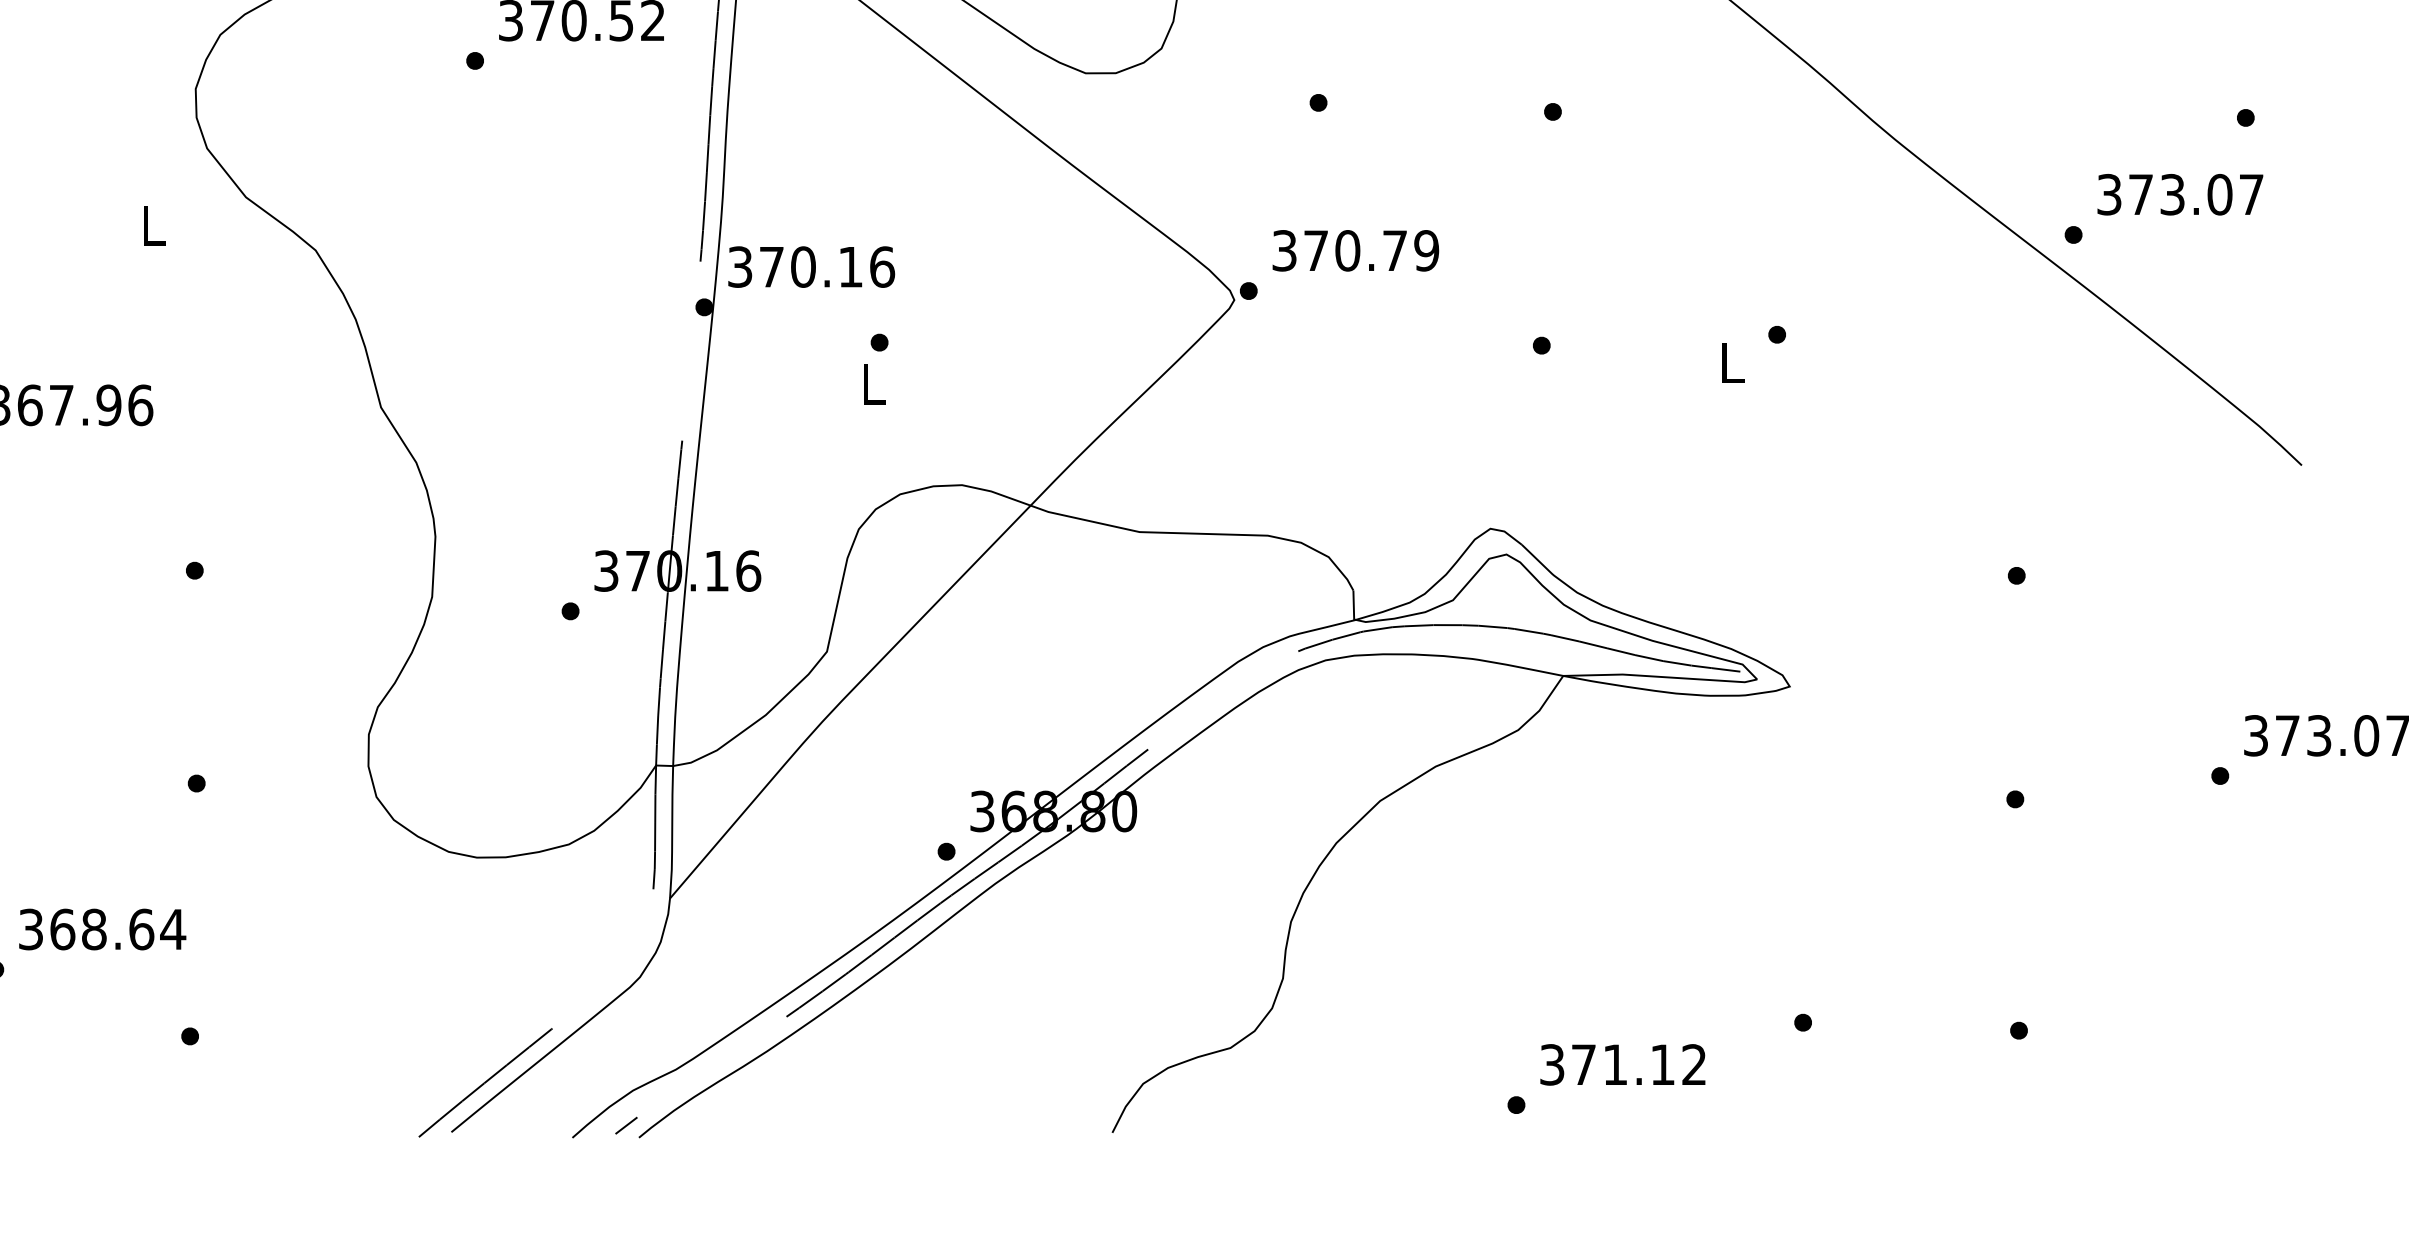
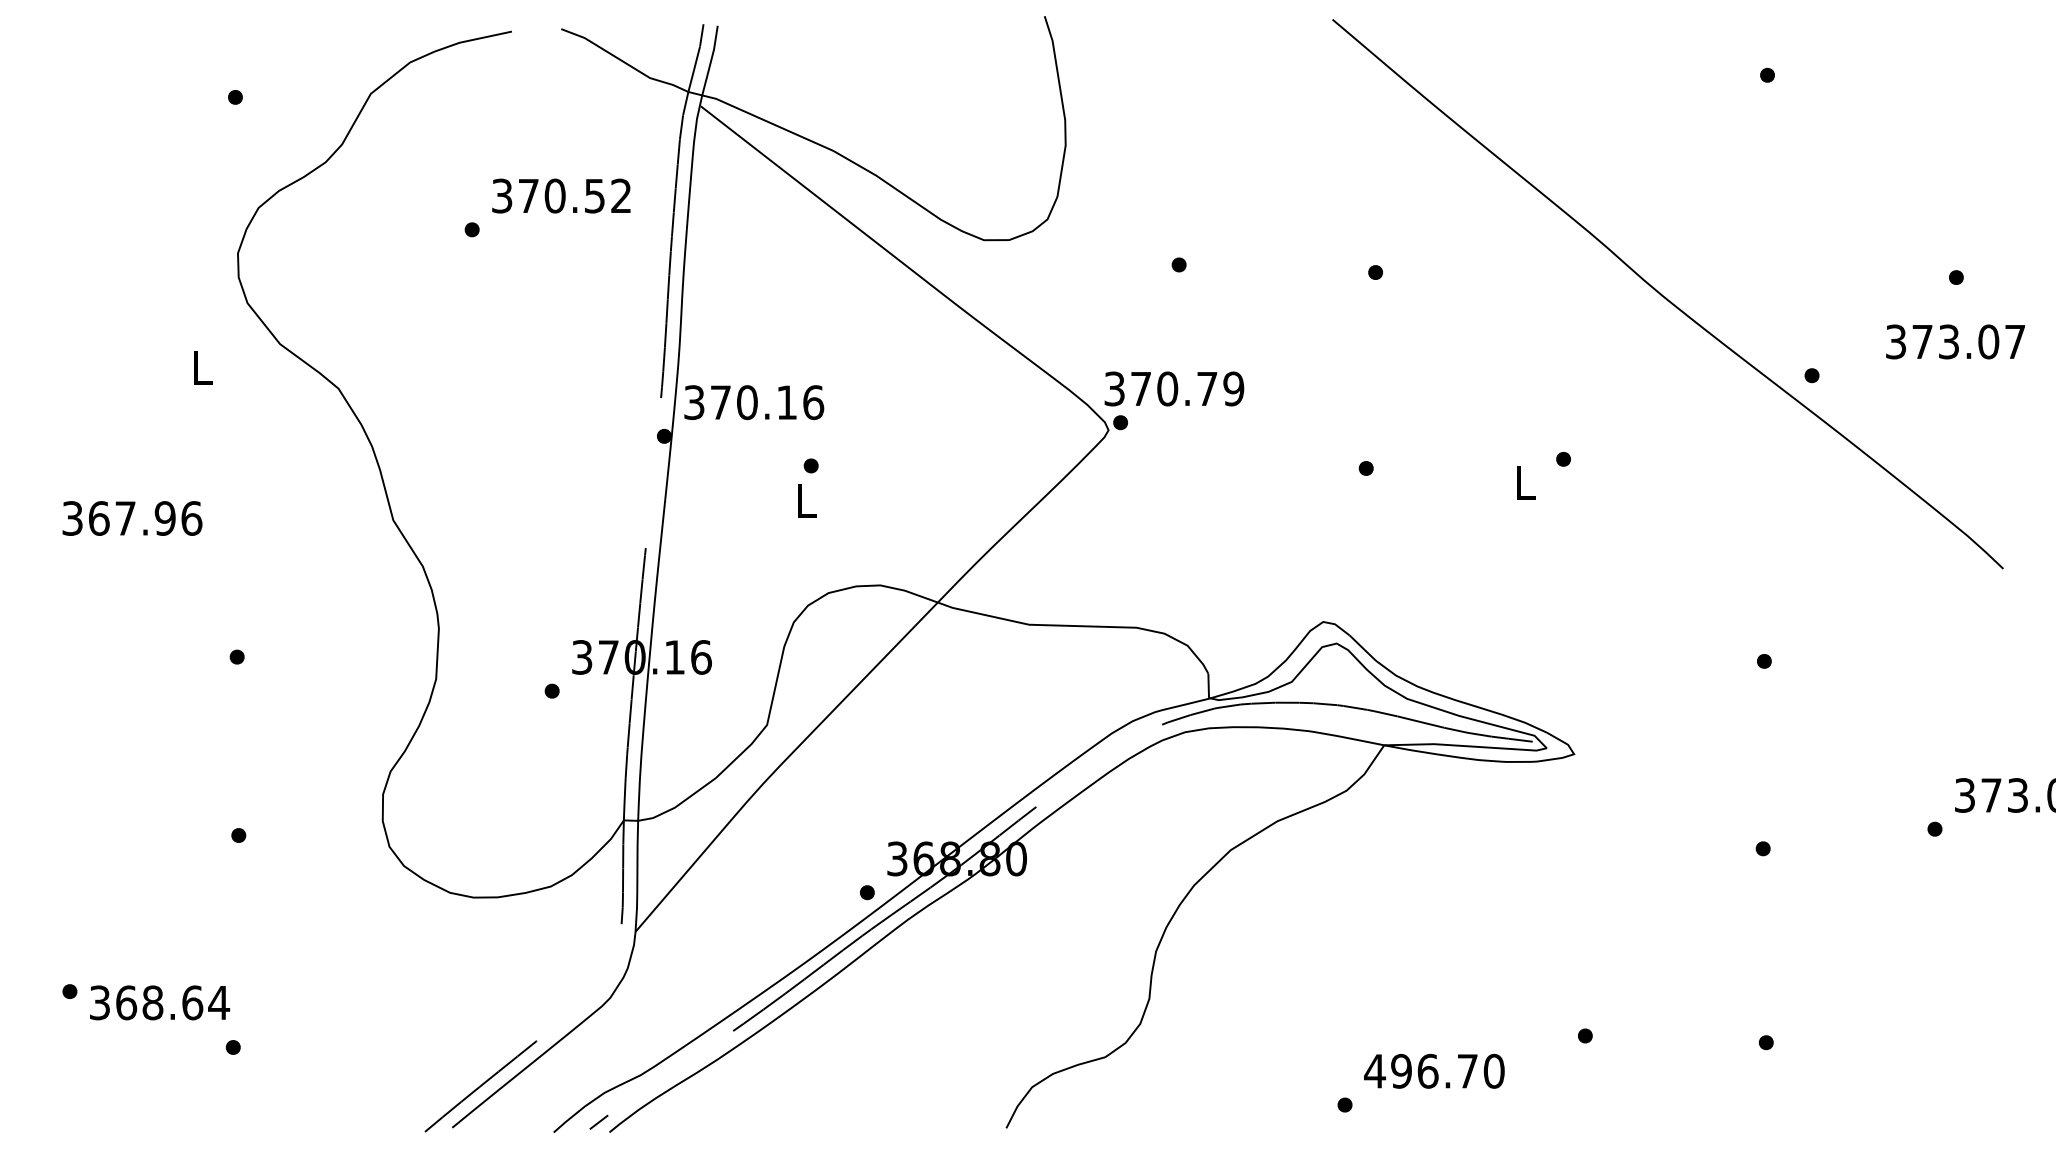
text: (2180, 194) -> (1955, 341), moved
text: (1355, 250) -> (1174, 388), moved
text: (103, 929) -> (160, 1002), moved
text: (1623, 1063) -> (1434, 1070), 371.12 -> 496.70

